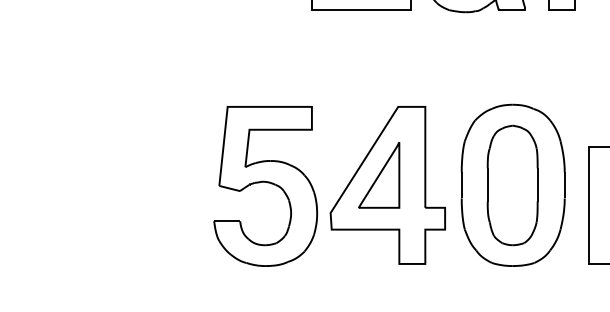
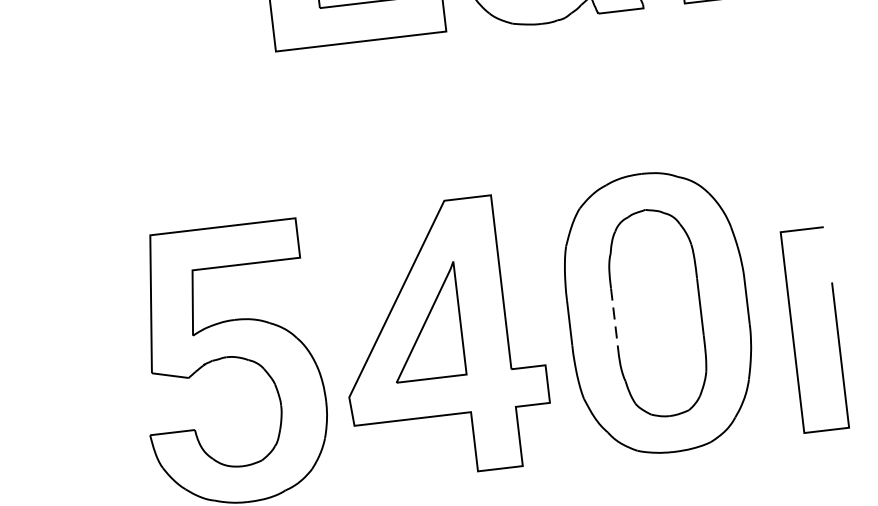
line: (487, 184) -> (613, 316), solid -> dashed

